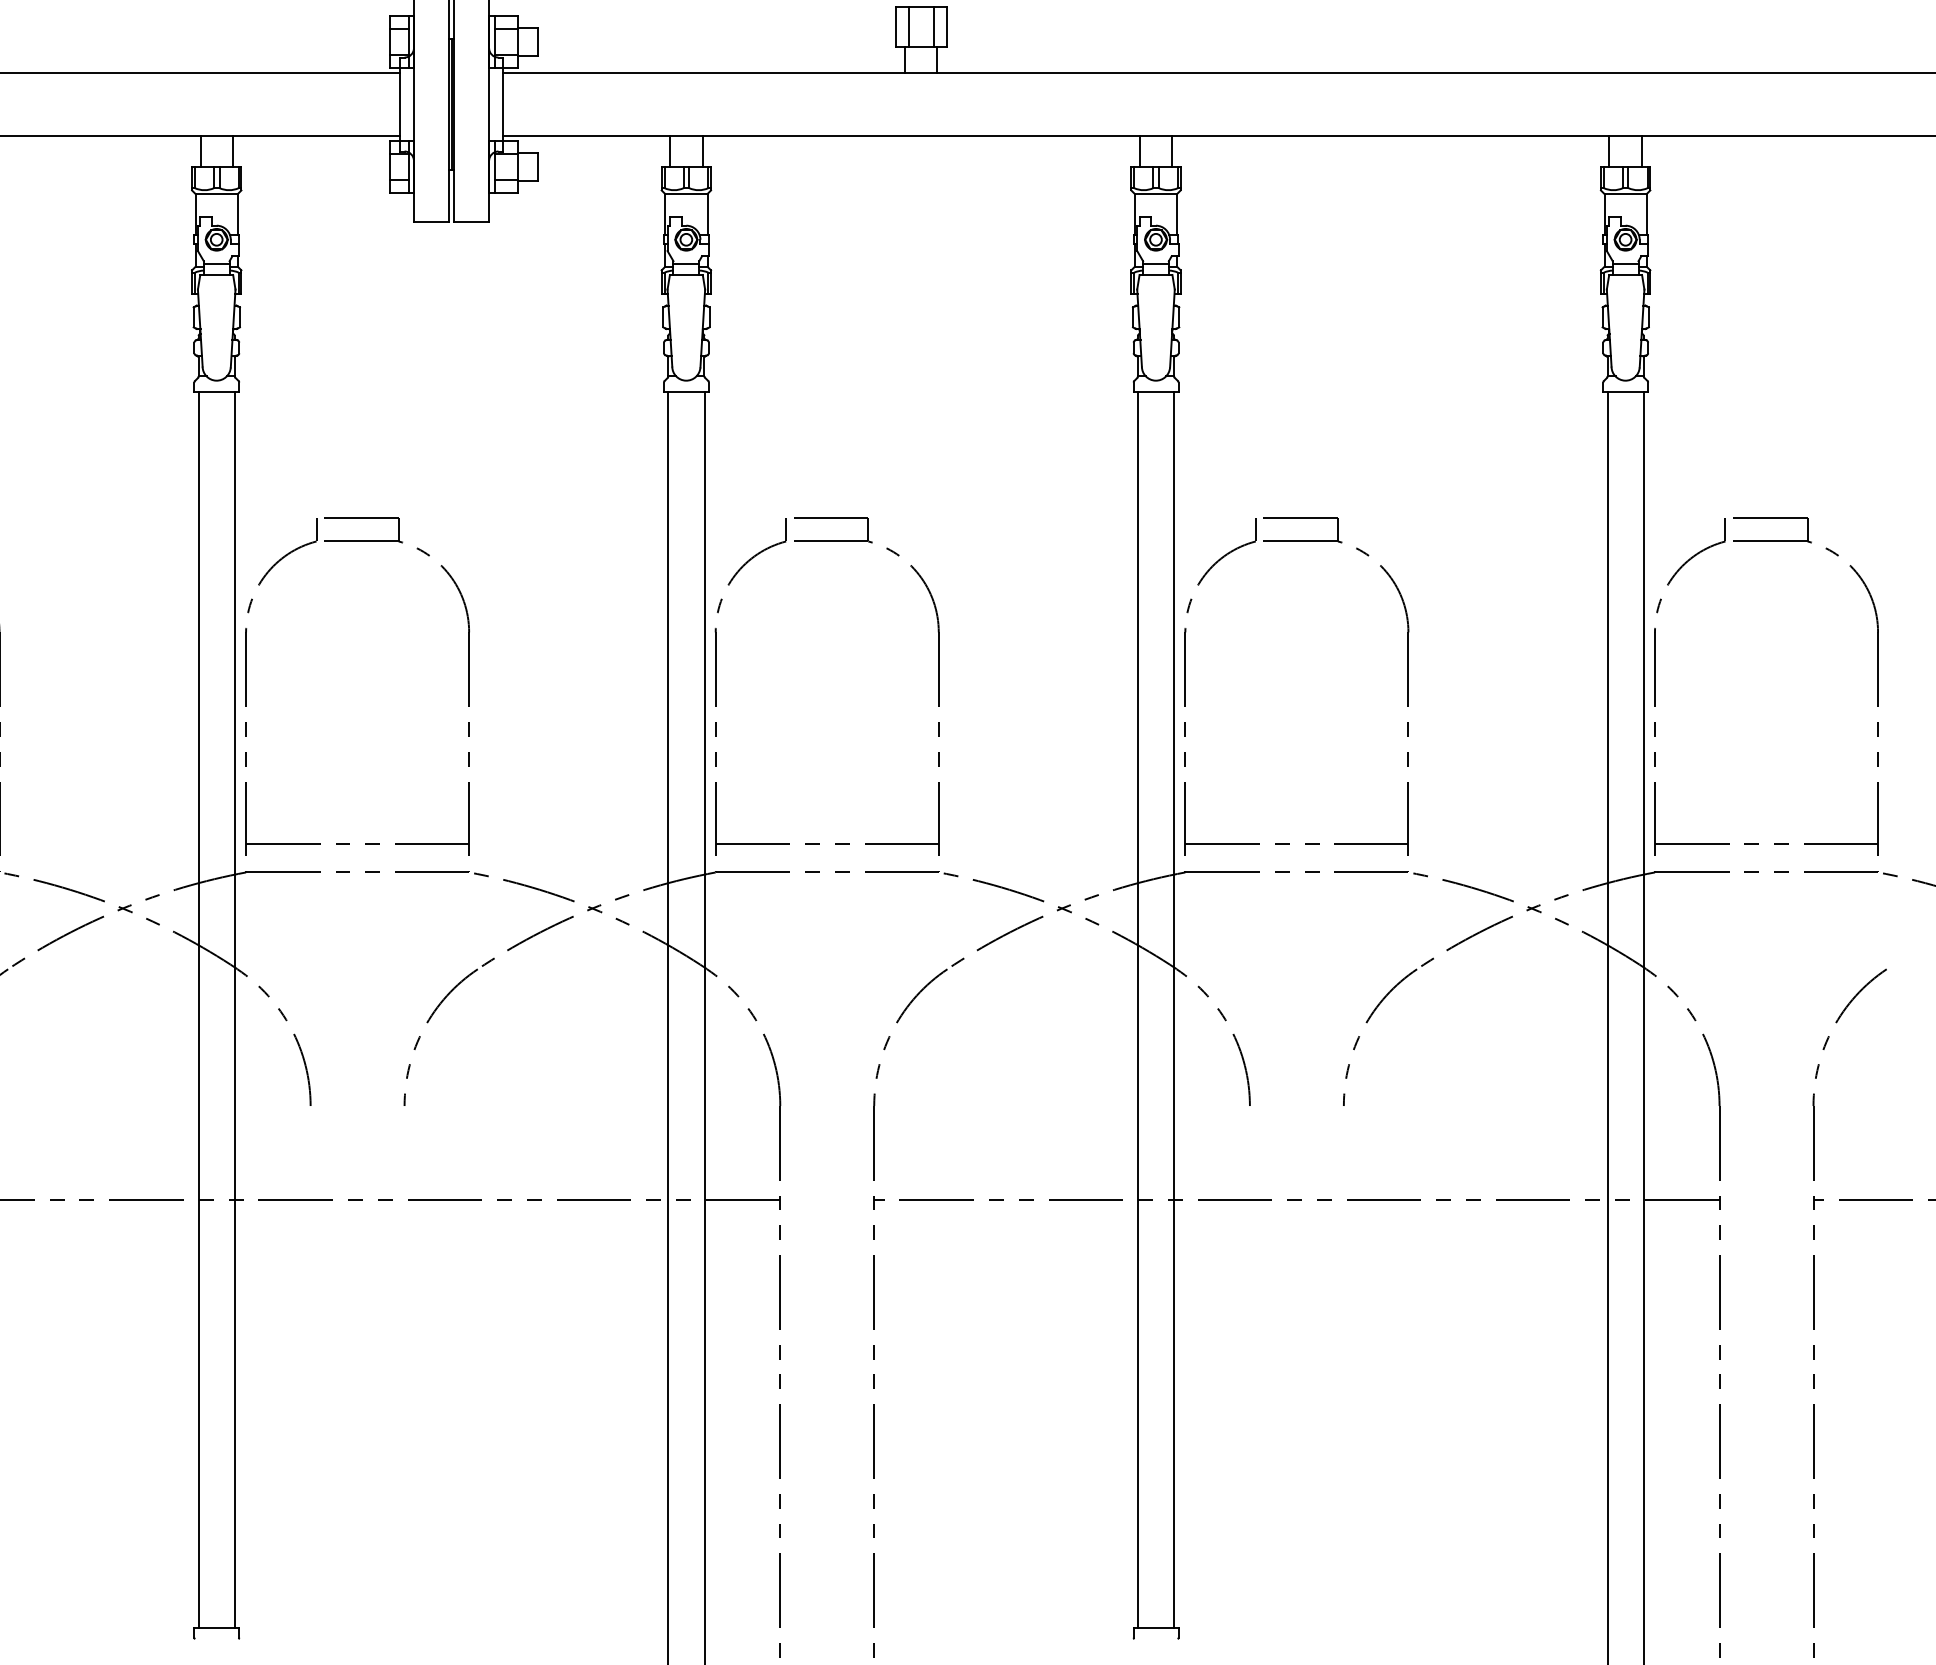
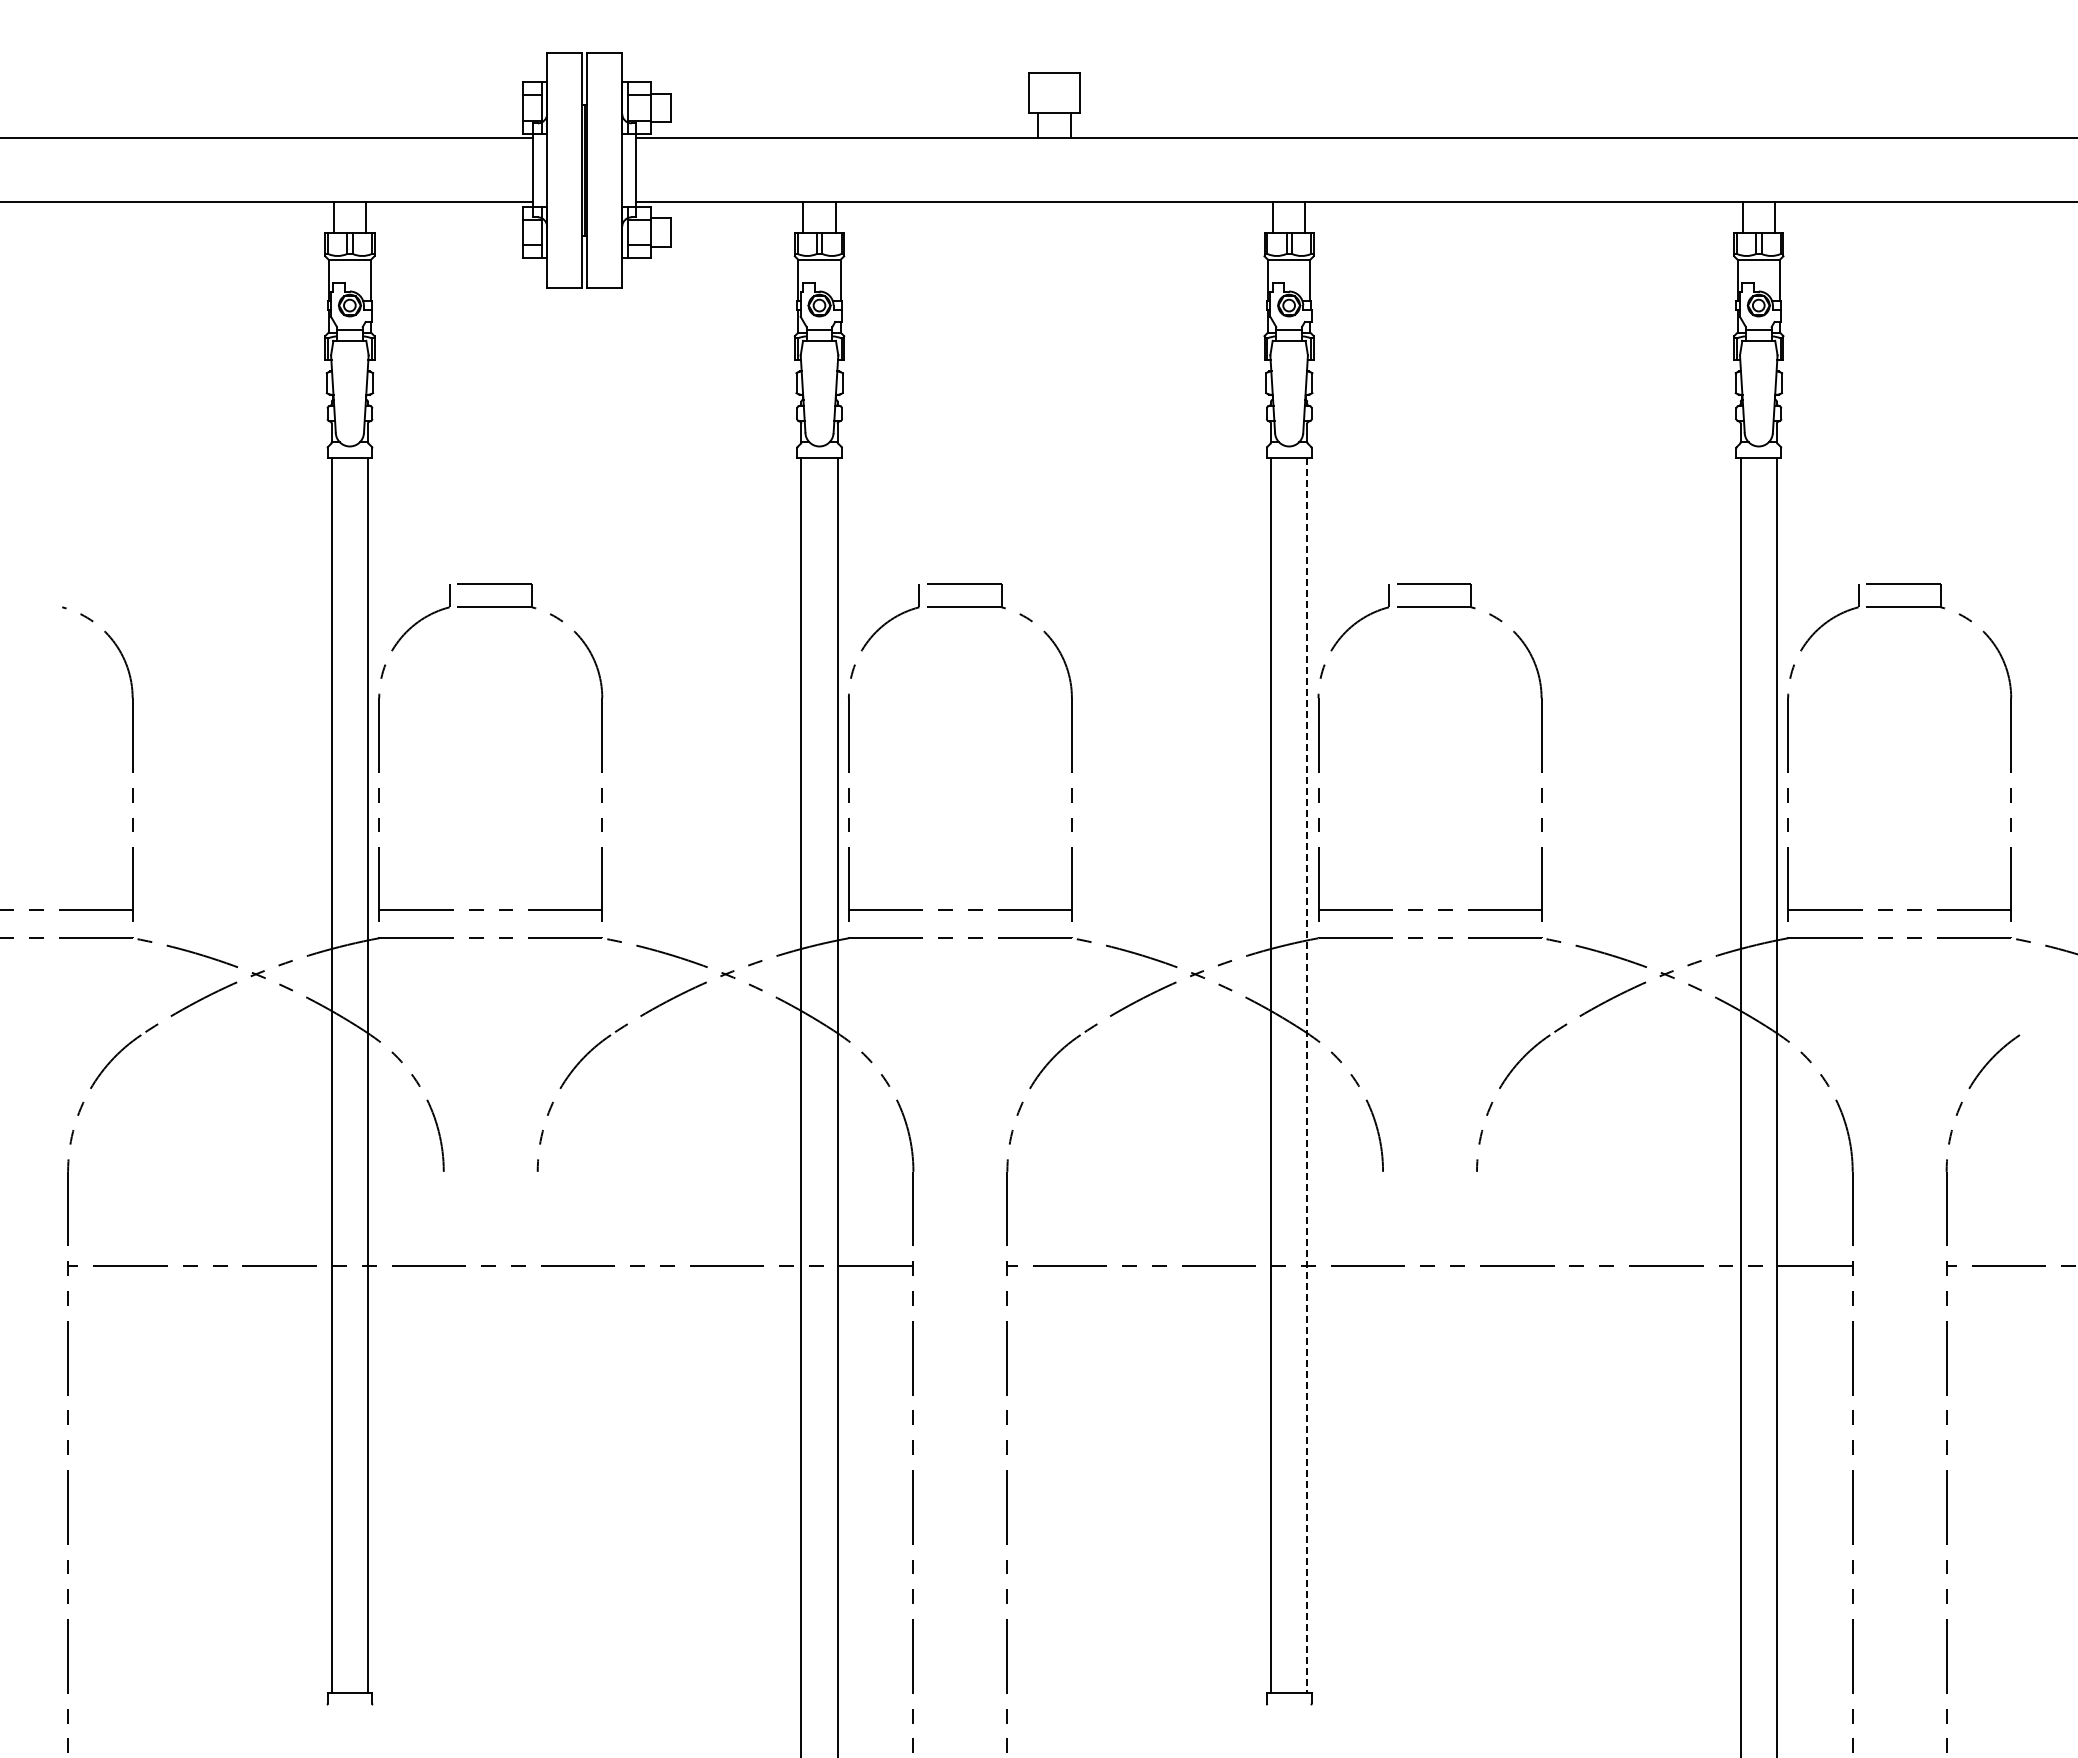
line: (908, 26) -> (1041, 92), removed
line: (934, 26) -> (1067, 92), removed
line: (1174, 1009) -> (1307, 1075), solid -> dashed

